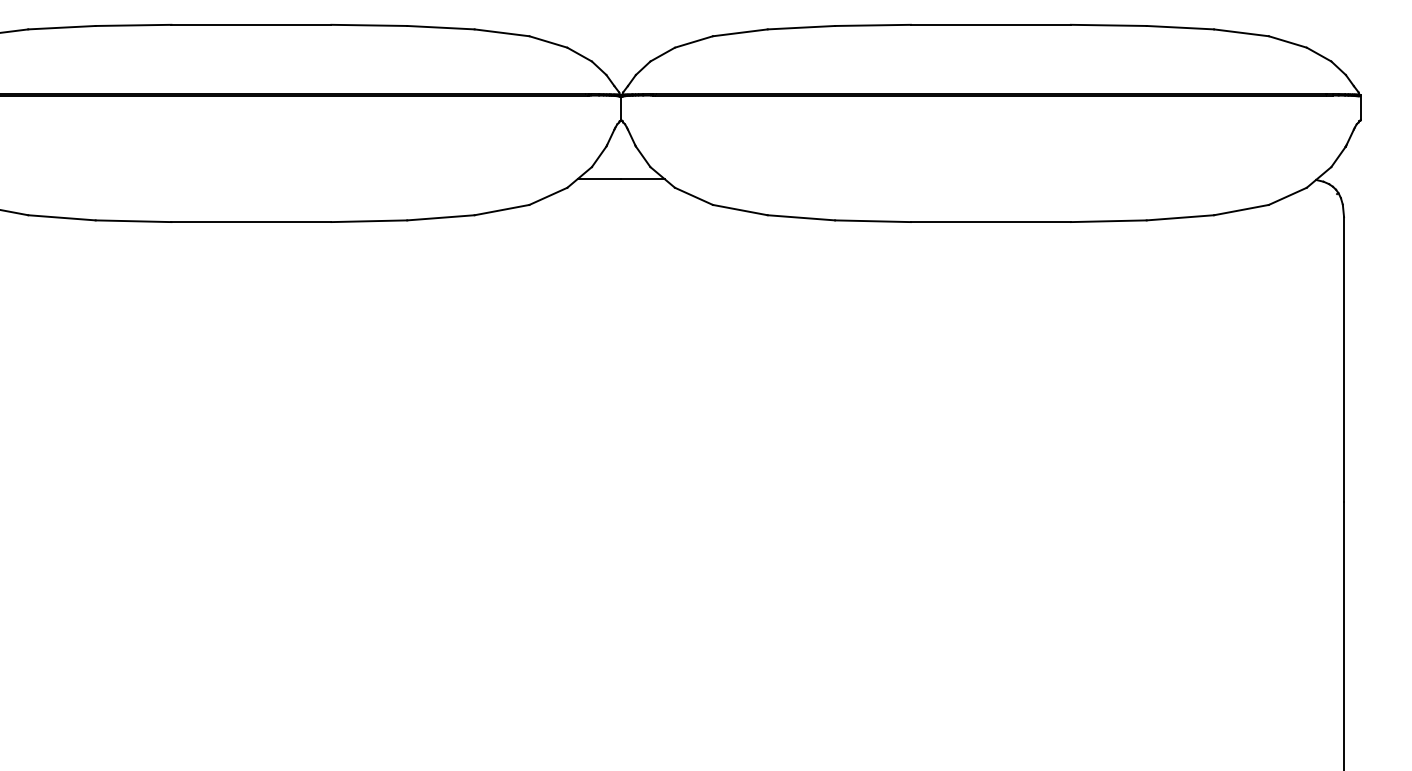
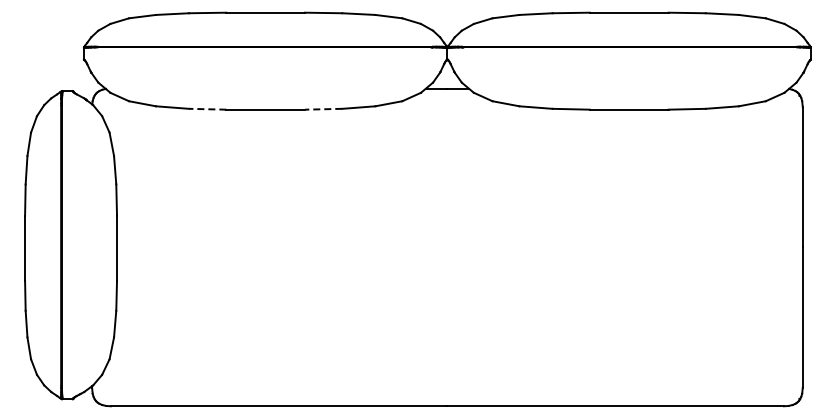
line: (133, 221) -> (207, 109), solid -> dashed
line: (369, 221) -> (323, 109), solid -> dashed

